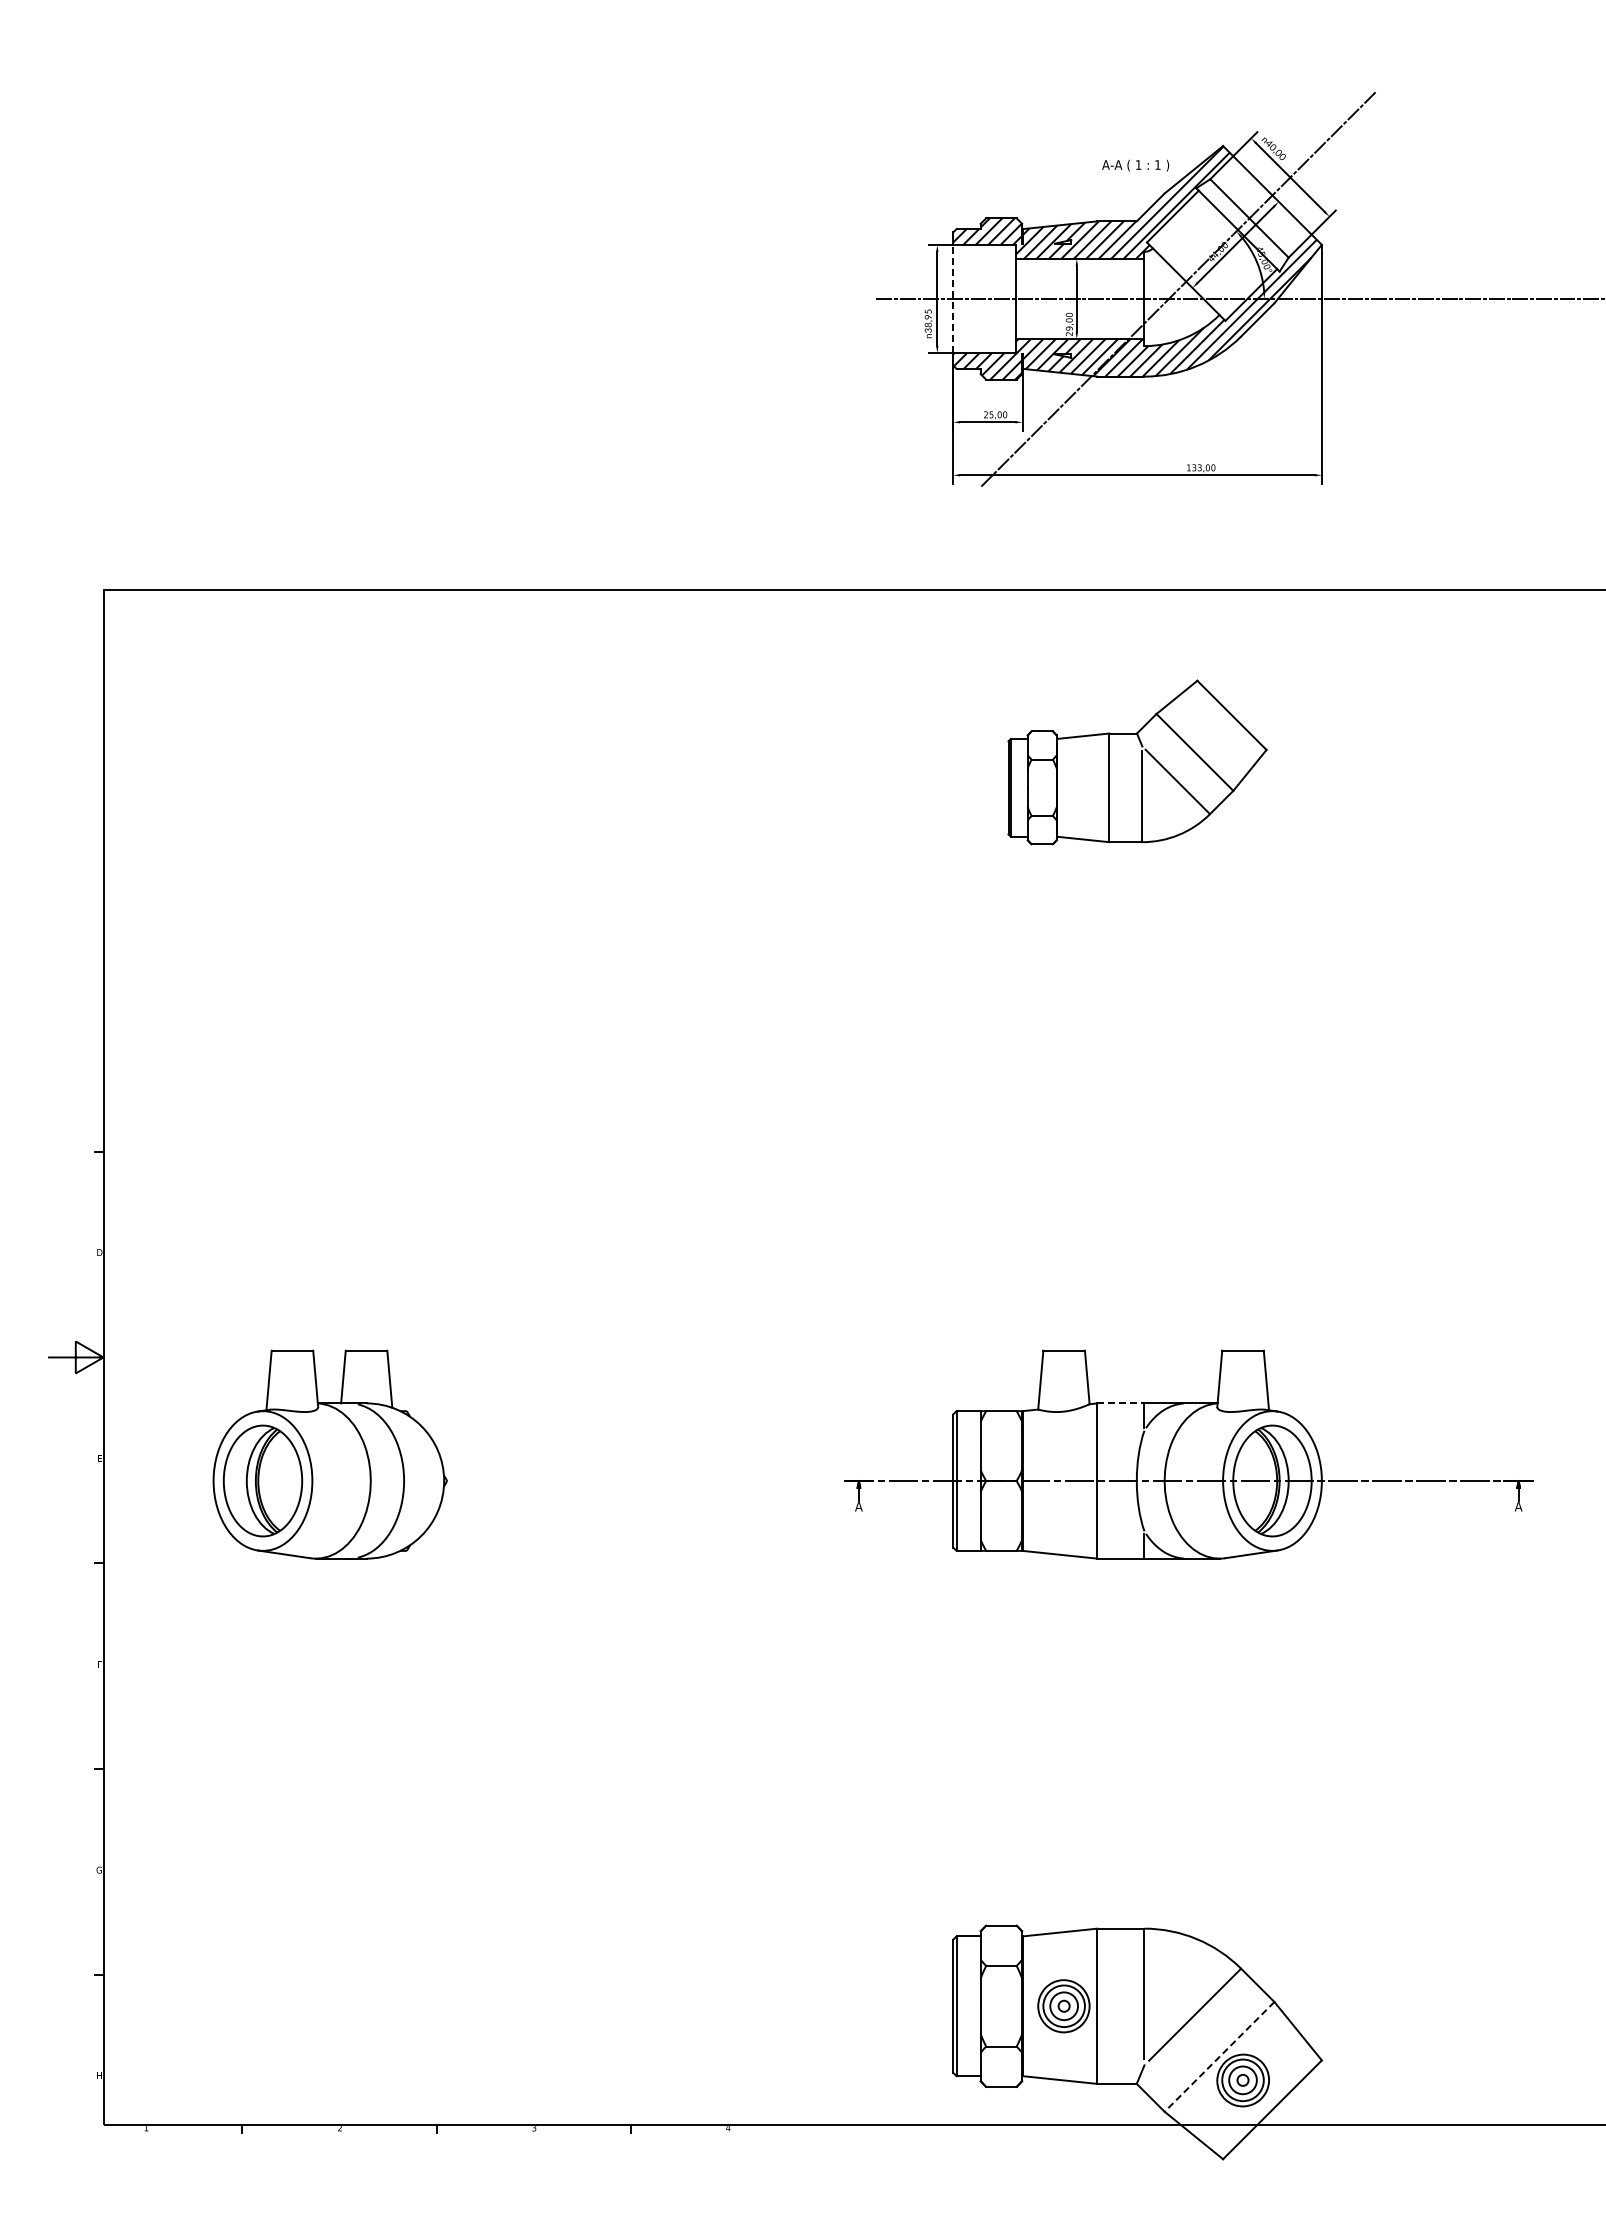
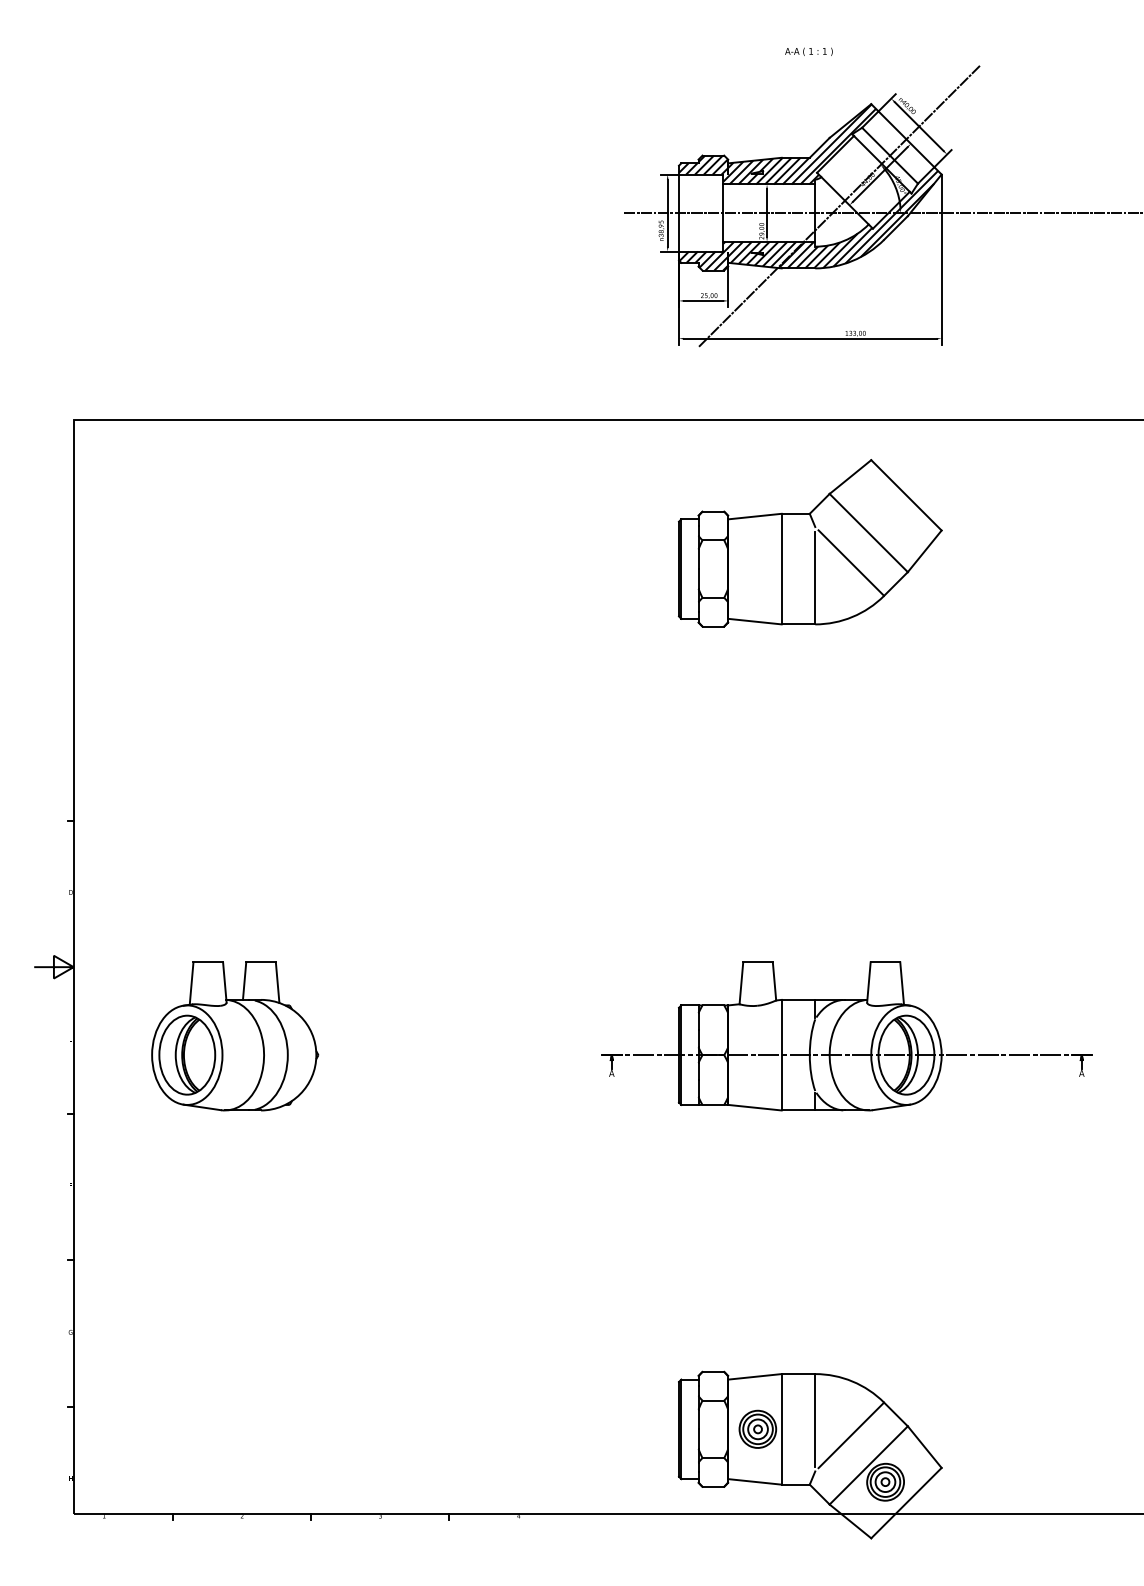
text: (1135, 165) -> (808, 51), moved
line: (953, 299) -> (679, 213), dashed -> solid
part: (1137, 762) -> (810, 543), size x1.43
line: (1120, 1403) -> (798, 999), dashed -> solid
line: (1219, 2056) -> (868, 1465), dashed -> solid

